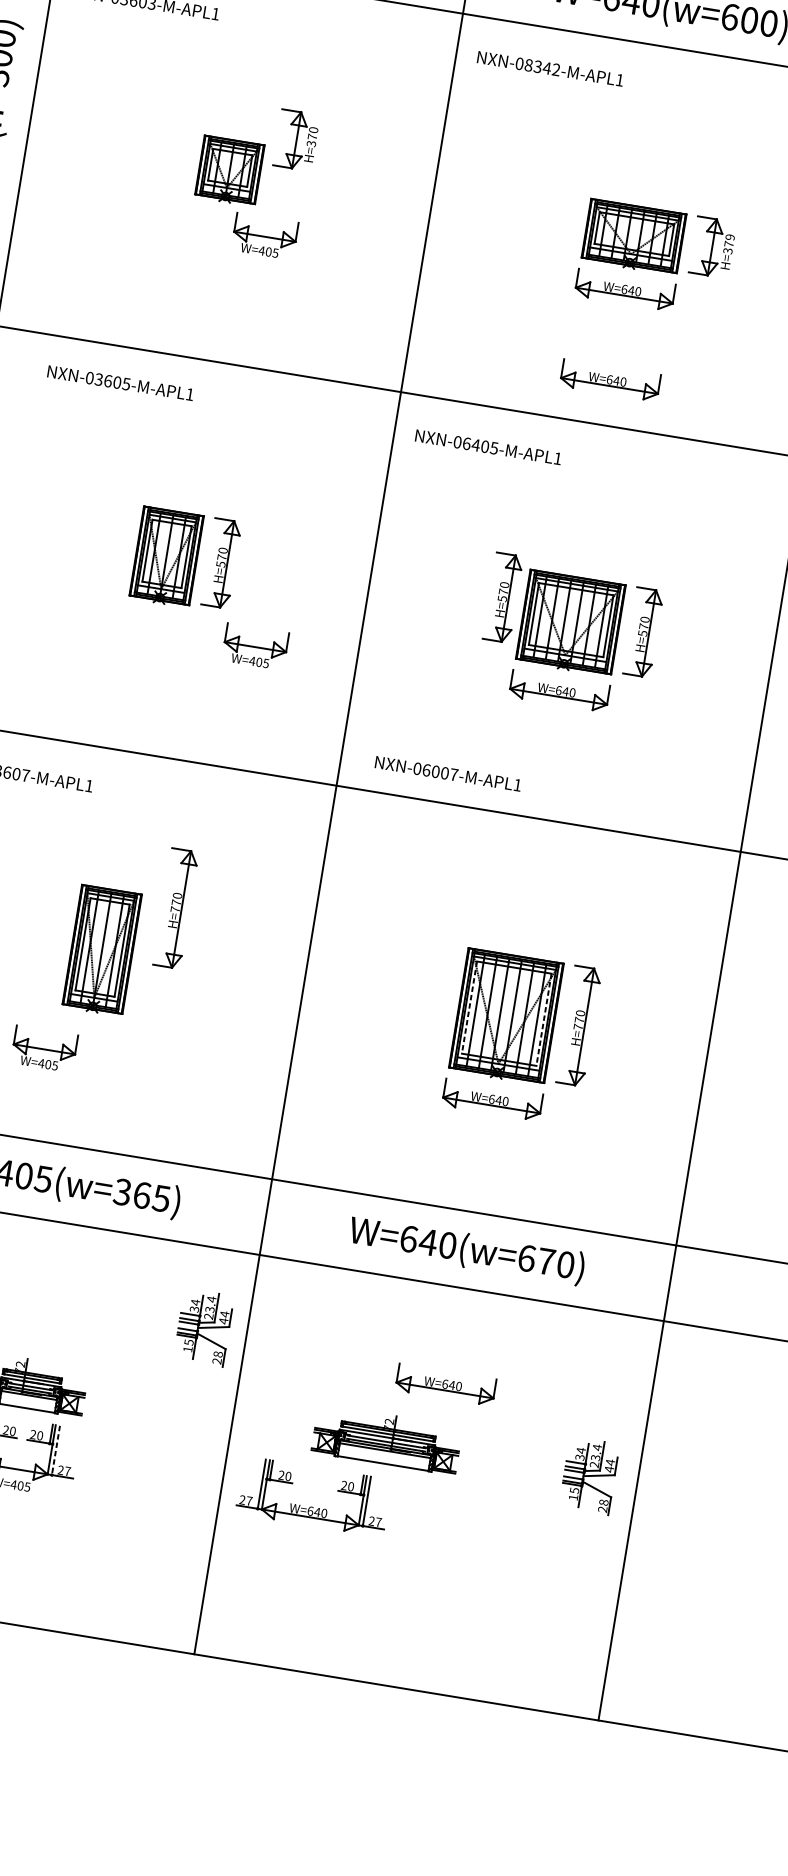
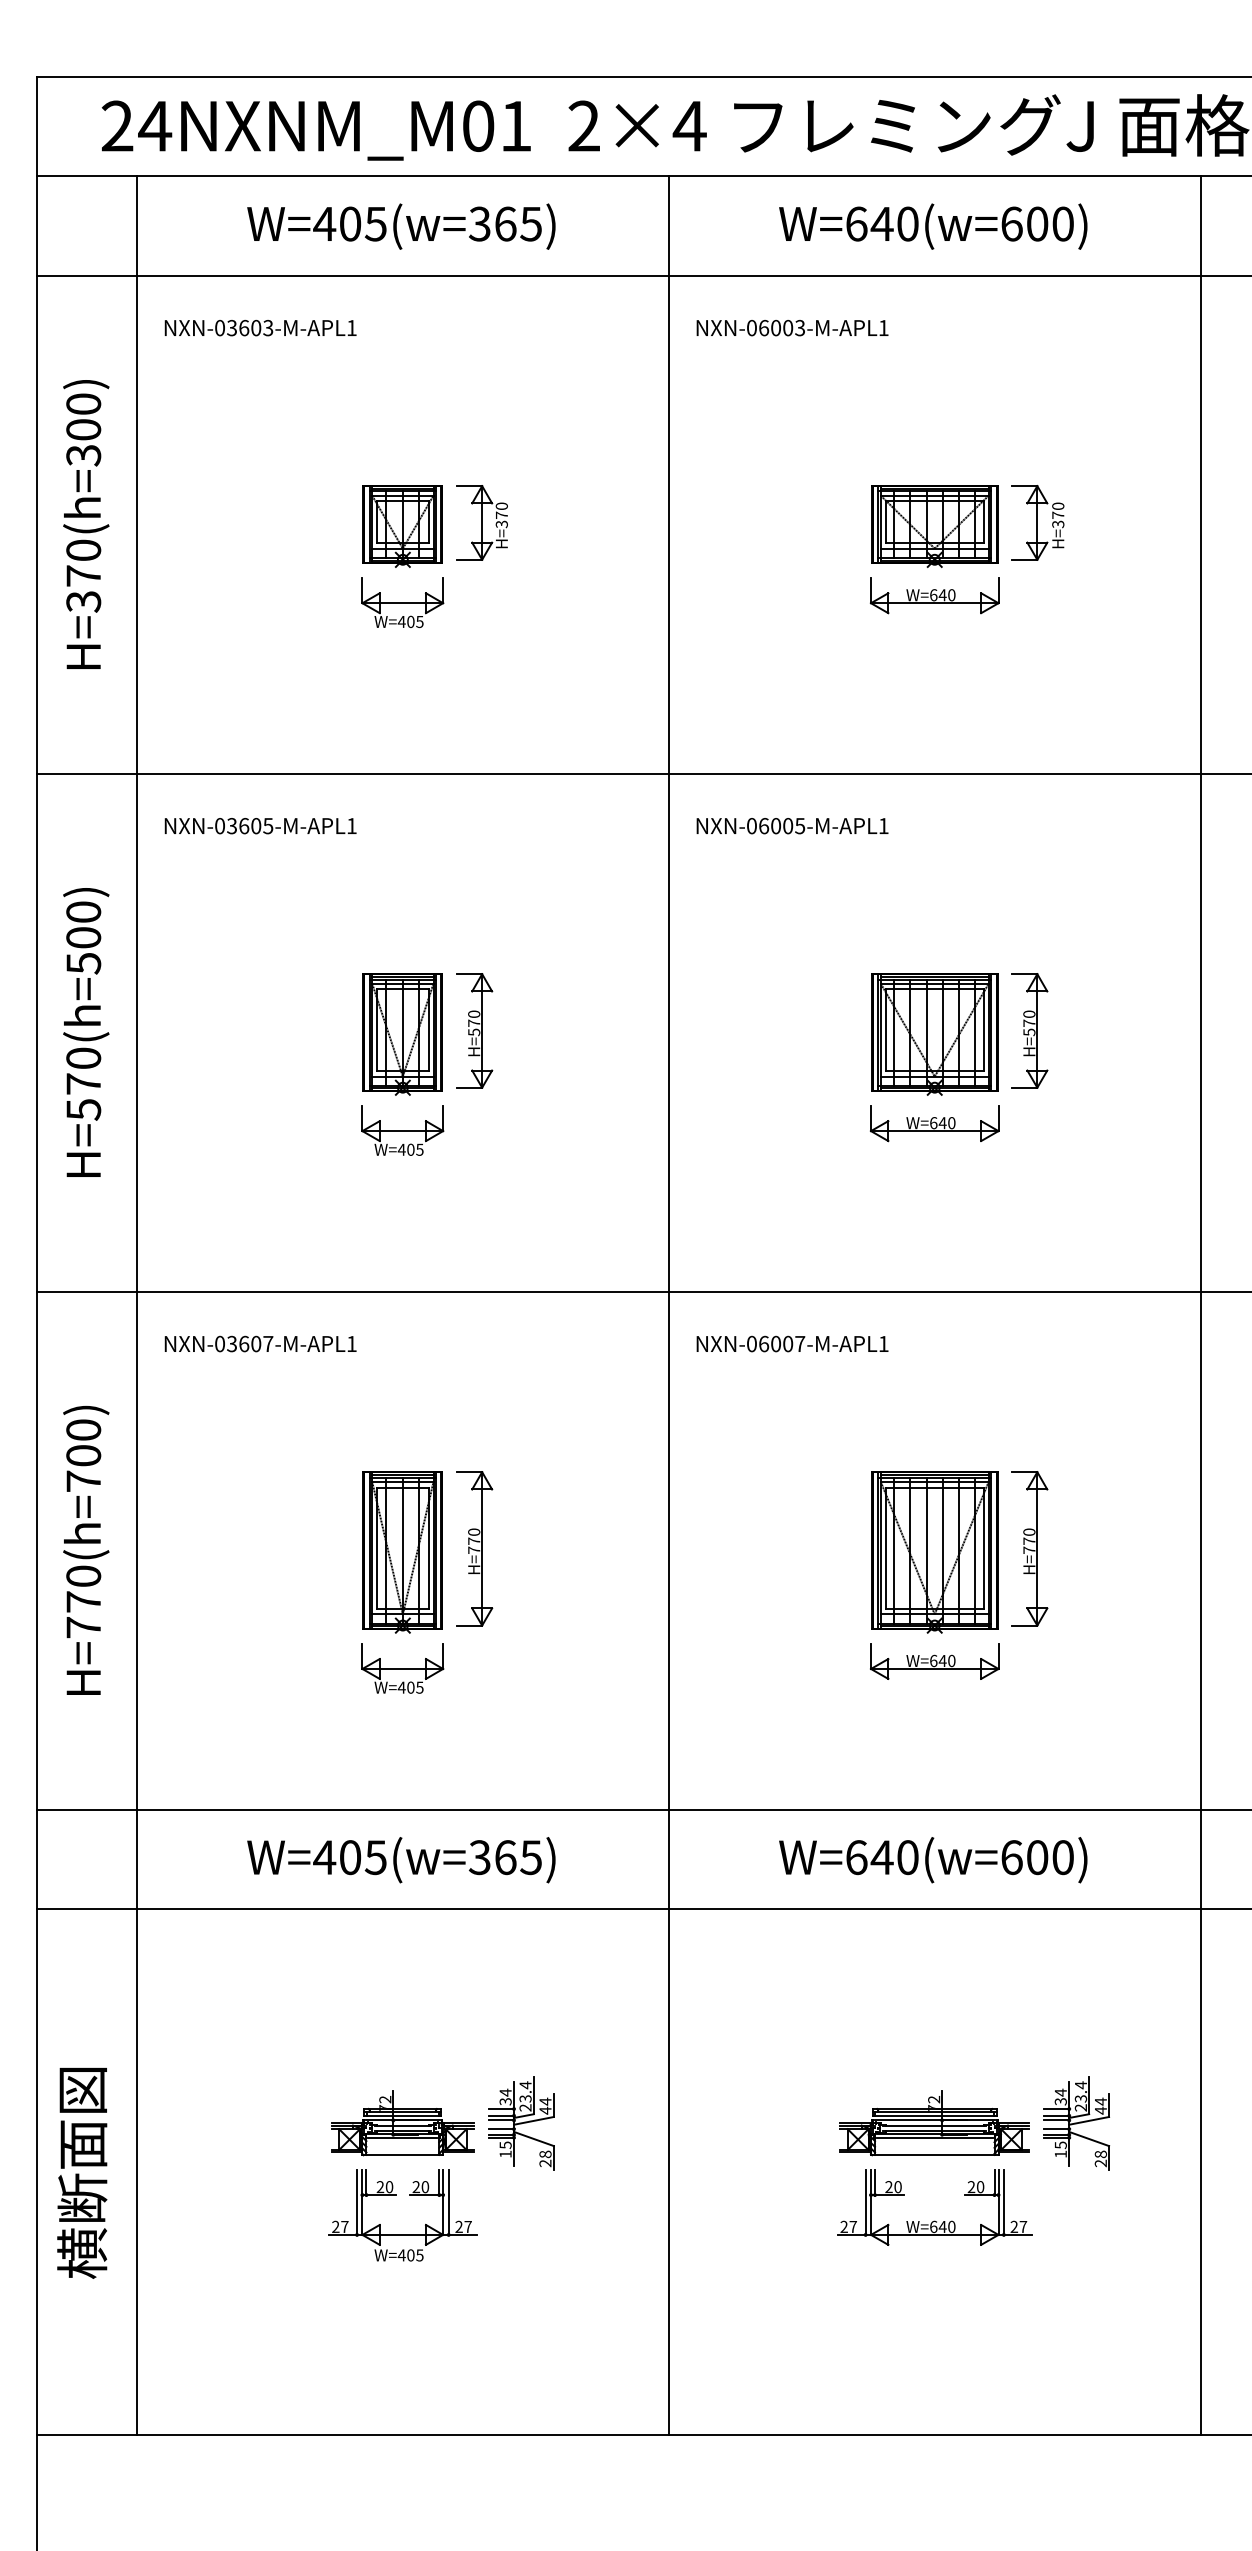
text: (542, 67) -> (782, 327), NXN-08342-M-APL1 -> NXN-06003-M-APL1
part: (296, 139) -> (481, 522), moved
part: (264, 236) -> (402, 602), moved
text: (730, 236) -> (1058, 505), H=379 -> H=370
part: (610, 380) -> (934, 714), removed
text: (120, 383) -> (260, 826), moved
text: (475, 445) -> (775, 826), NXN-06405-M-APL1 -> NXN-06005-M-APL1
part: (502, 597) -> (842, 1015), removed
part: (255, 646) -> (402, 1130), moved
text: (448, 773) -> (792, 1343), moved
part: (175, 908) -> (474, 1548), moved
line: (469, 1007) -> (885, 1548), dashed -> solid
line: (543, 1020) -> (983, 1548), dashed -> solid
part: (44, 1049) -> (402, 1668), moved
text: (546, 1261) -> (1037, 1857), W=640(w=670) -> W=640(w=600)
part: (203, 1327) -> (521, 2123), moved
part: (445, 1384) -> (934, 2036), removed
part: (386, 1439) -> (934, 2123), moved
line: (55, 1451) -> (448, 2203), dashed -> solid
part: (589, 1476) -> (1076, 2123), moved
part: (311, 1506) -> (934, 2220), moved

